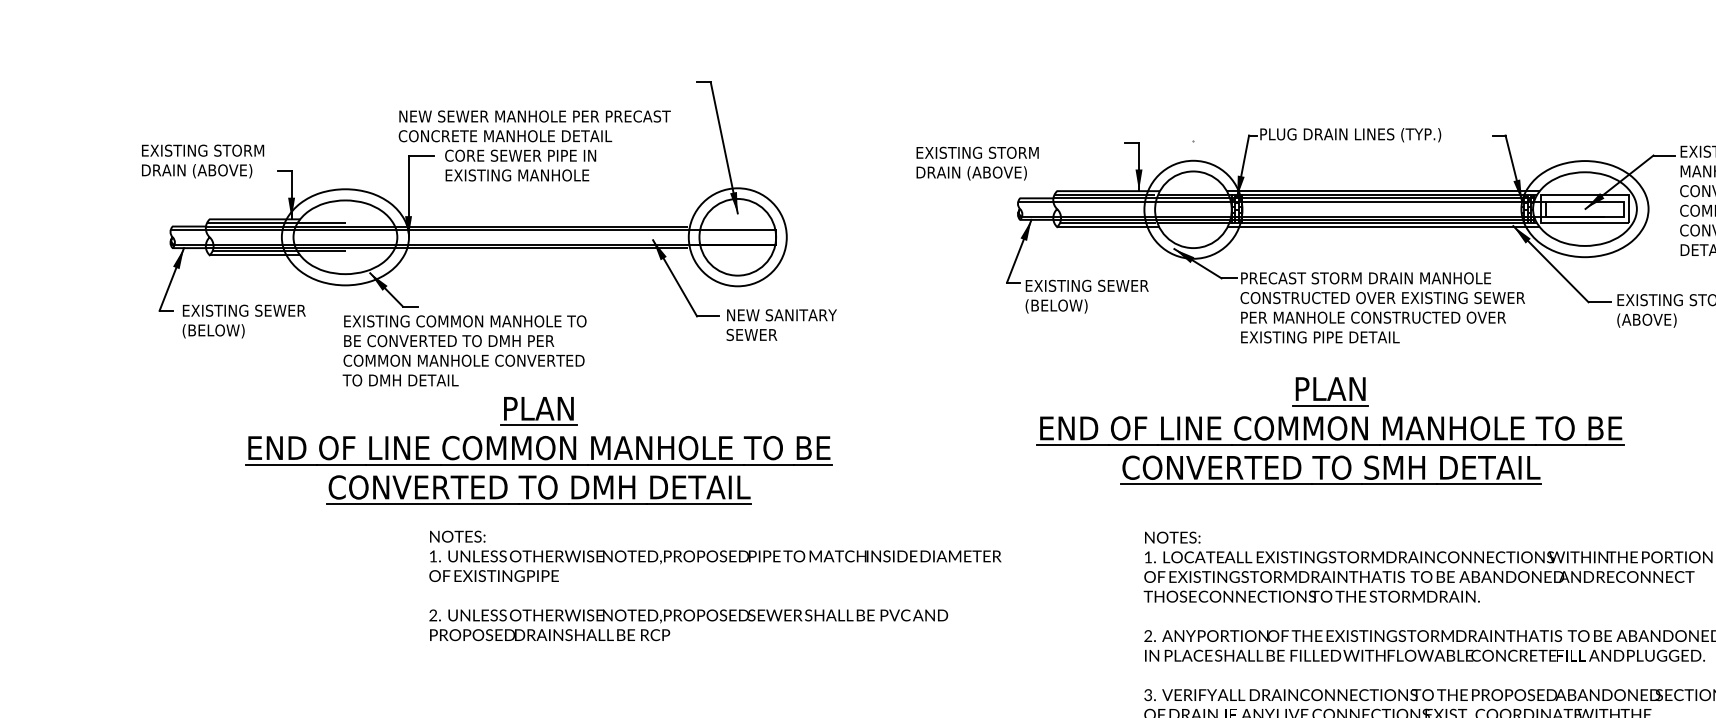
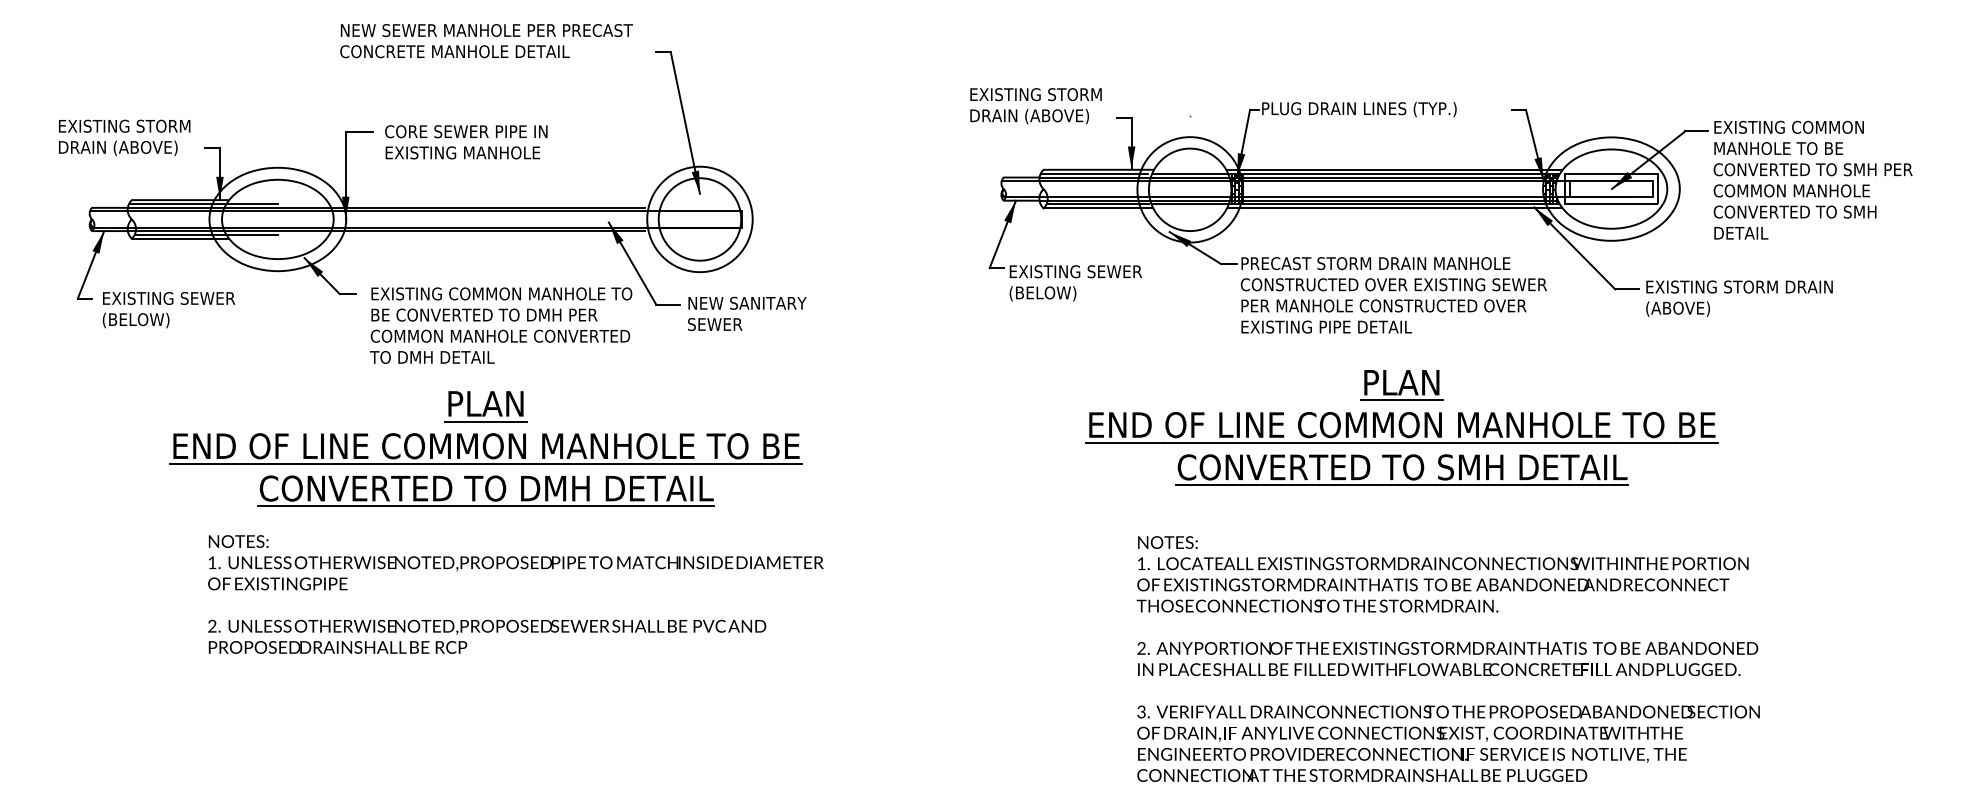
text: (534, 126) -> (486, 41), moved
text: (977, 163) -> (1035, 106), moved
text: (465, 350) -> (501, 325), moved
part: (1330, 430) -> (1401, 427), moved
text: (715, 585) -> (515, 594), moved

